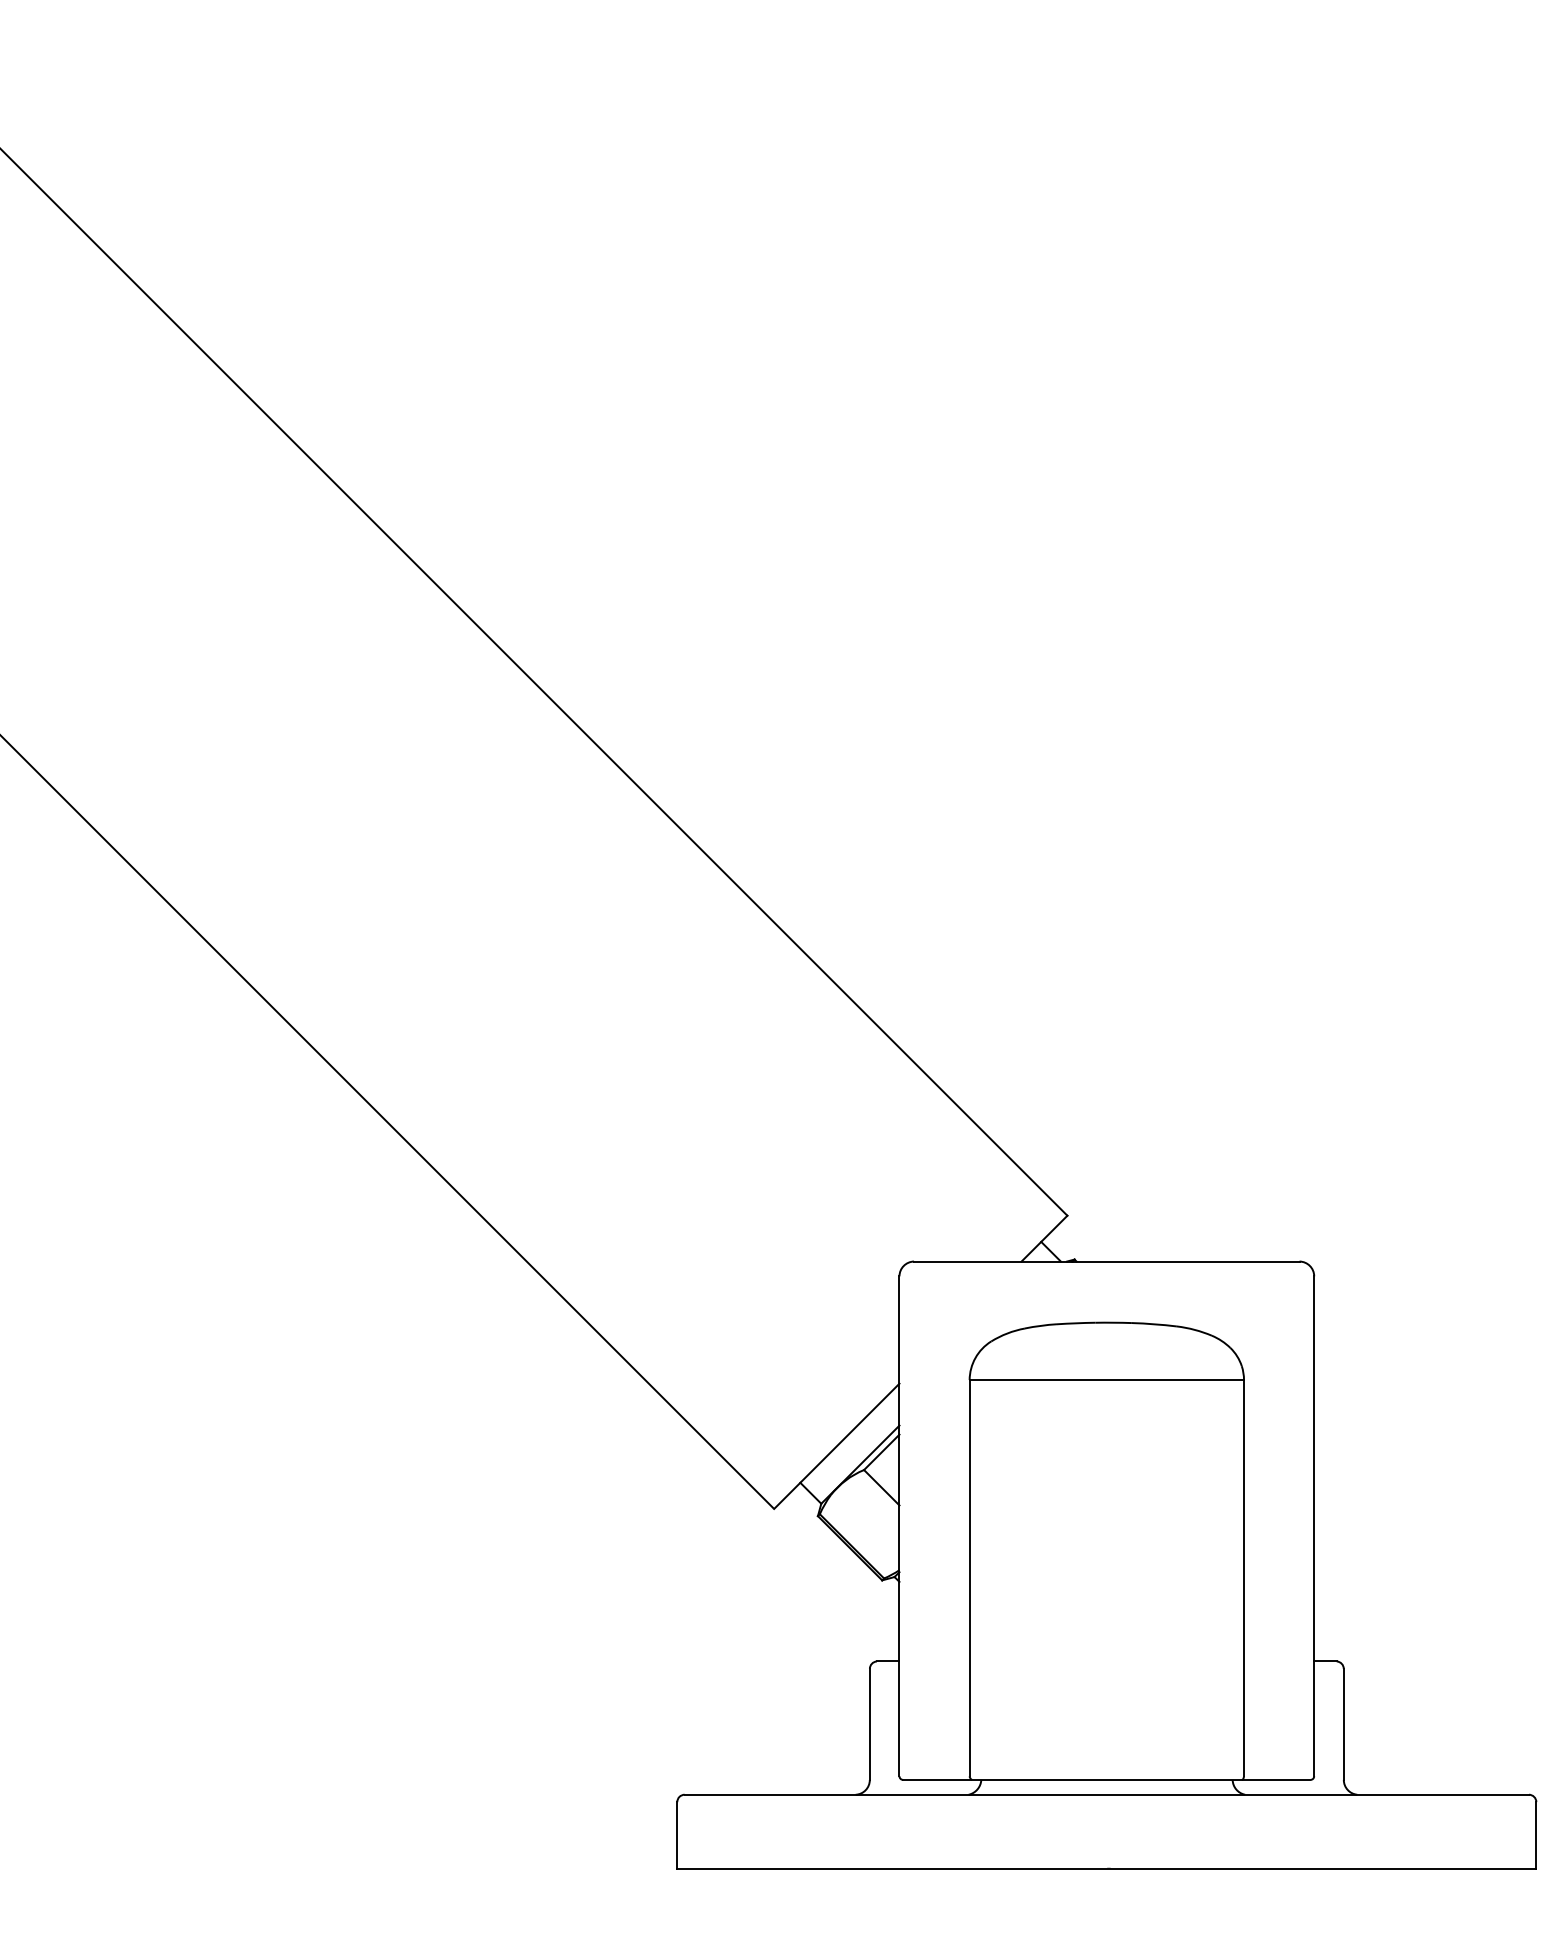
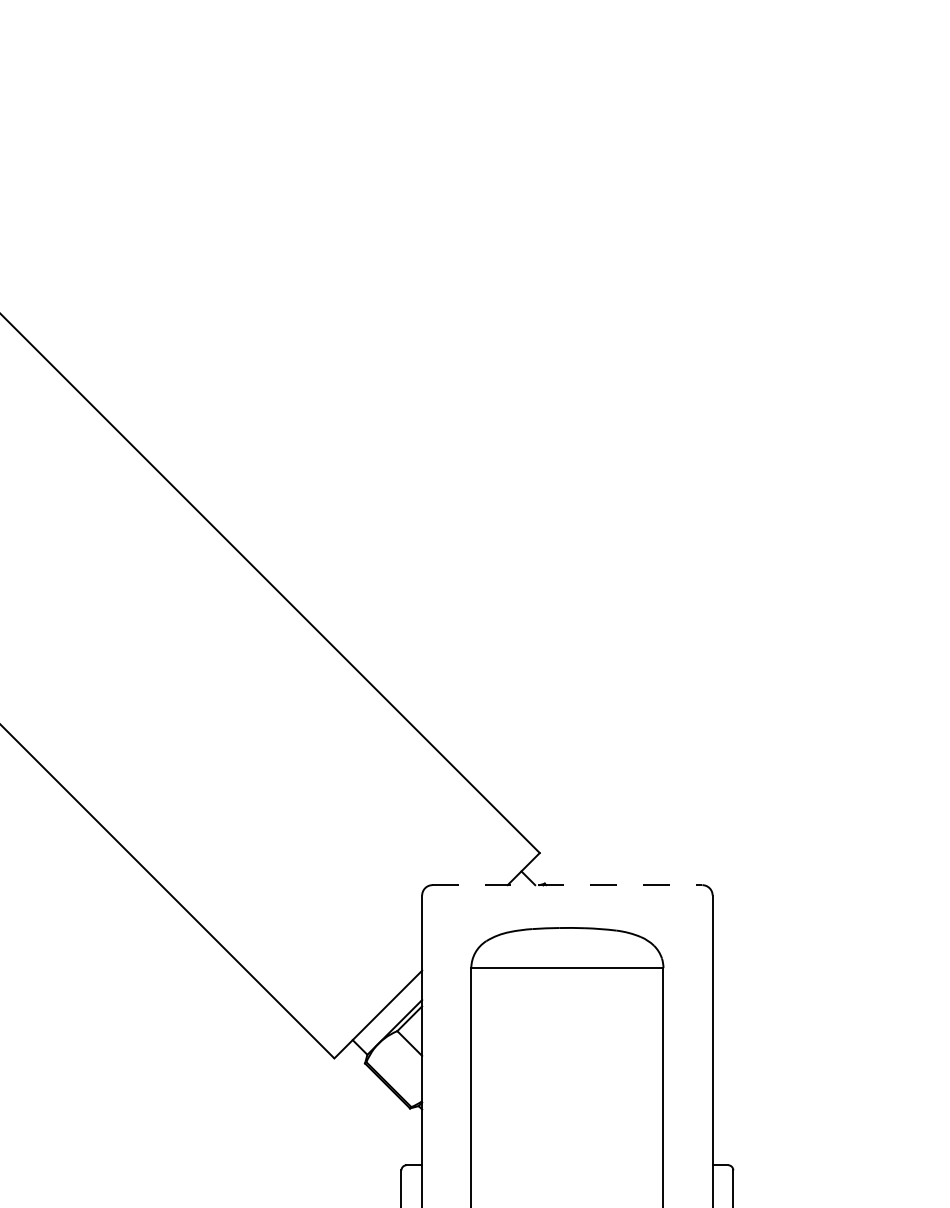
line: (1106, 1261) -> (567, 885), solid -> dashed

